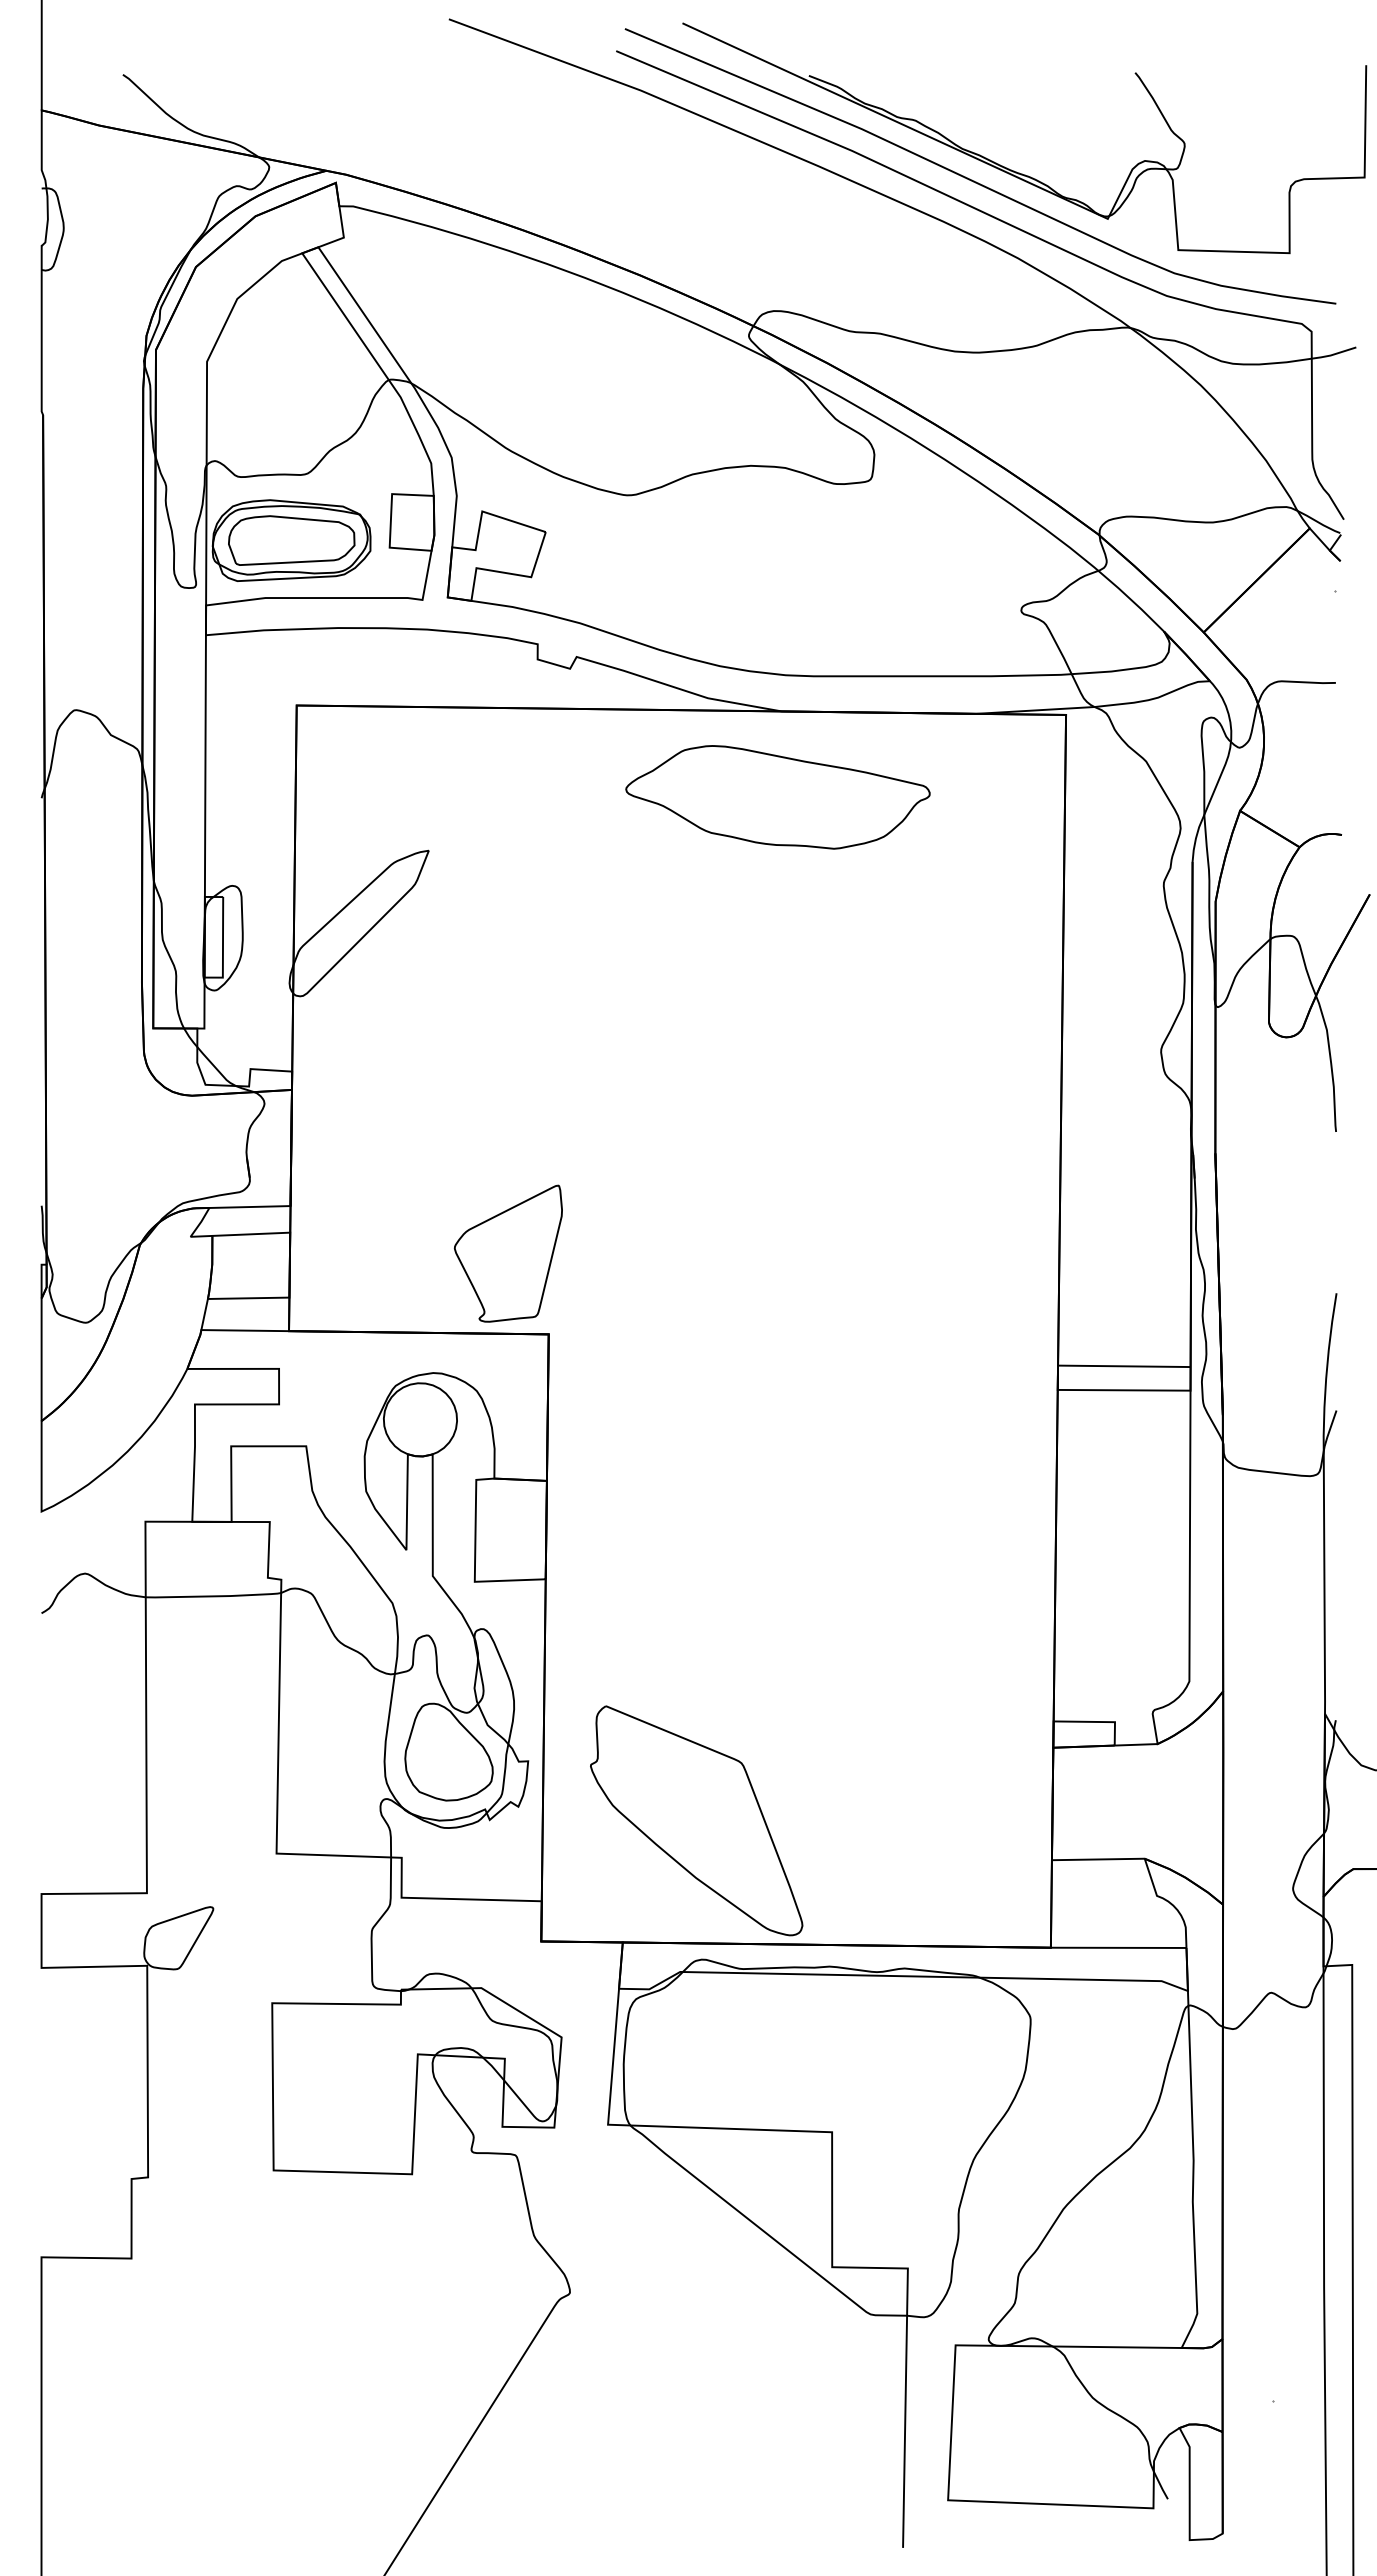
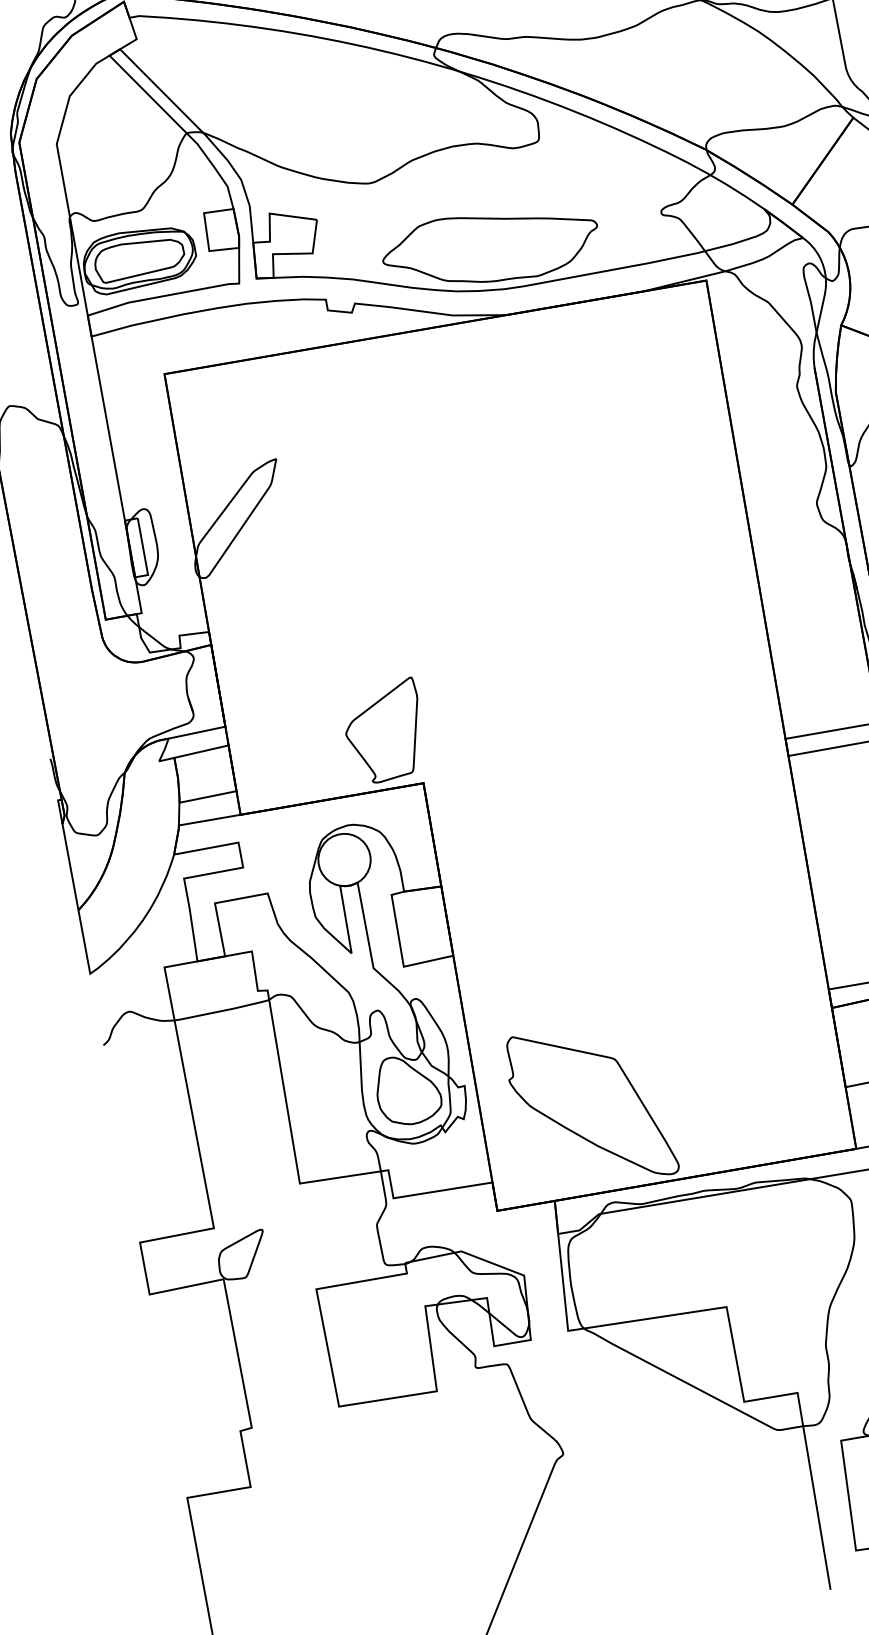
part: (777, 797) -> (490, 247), moved

